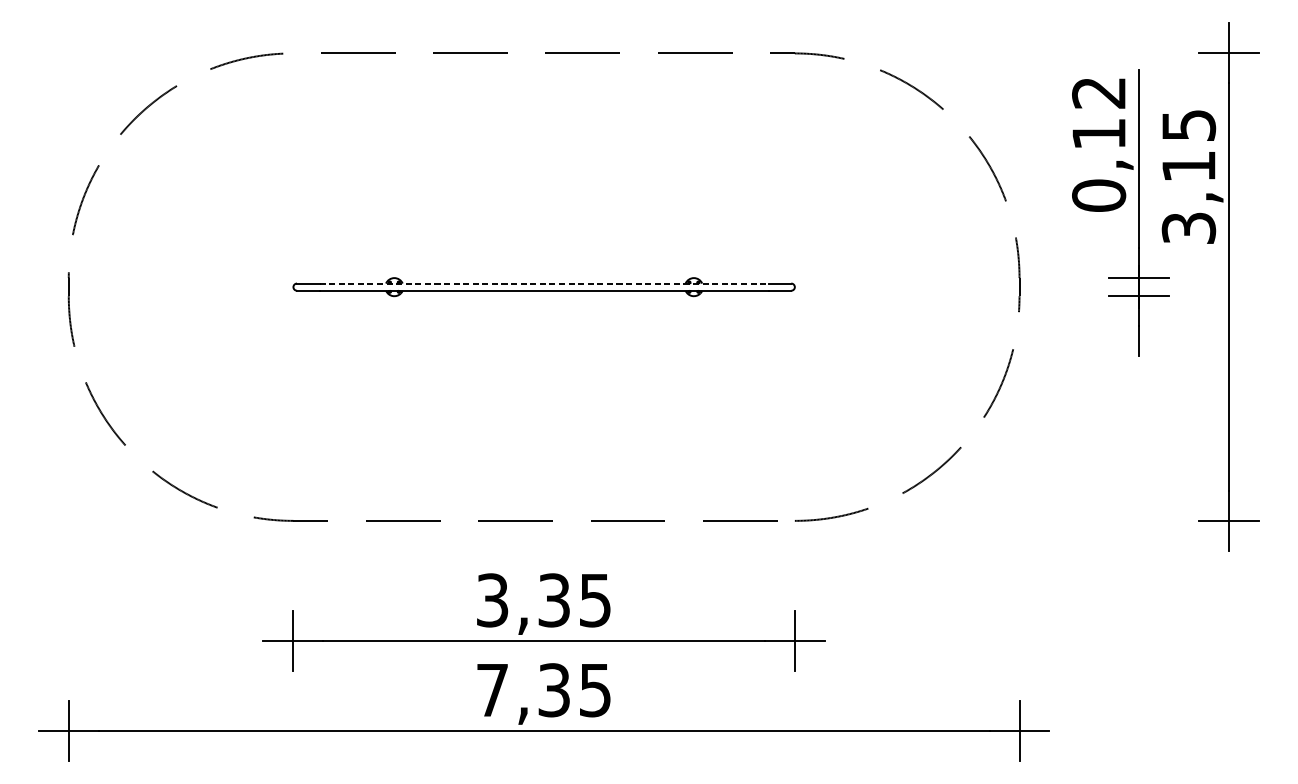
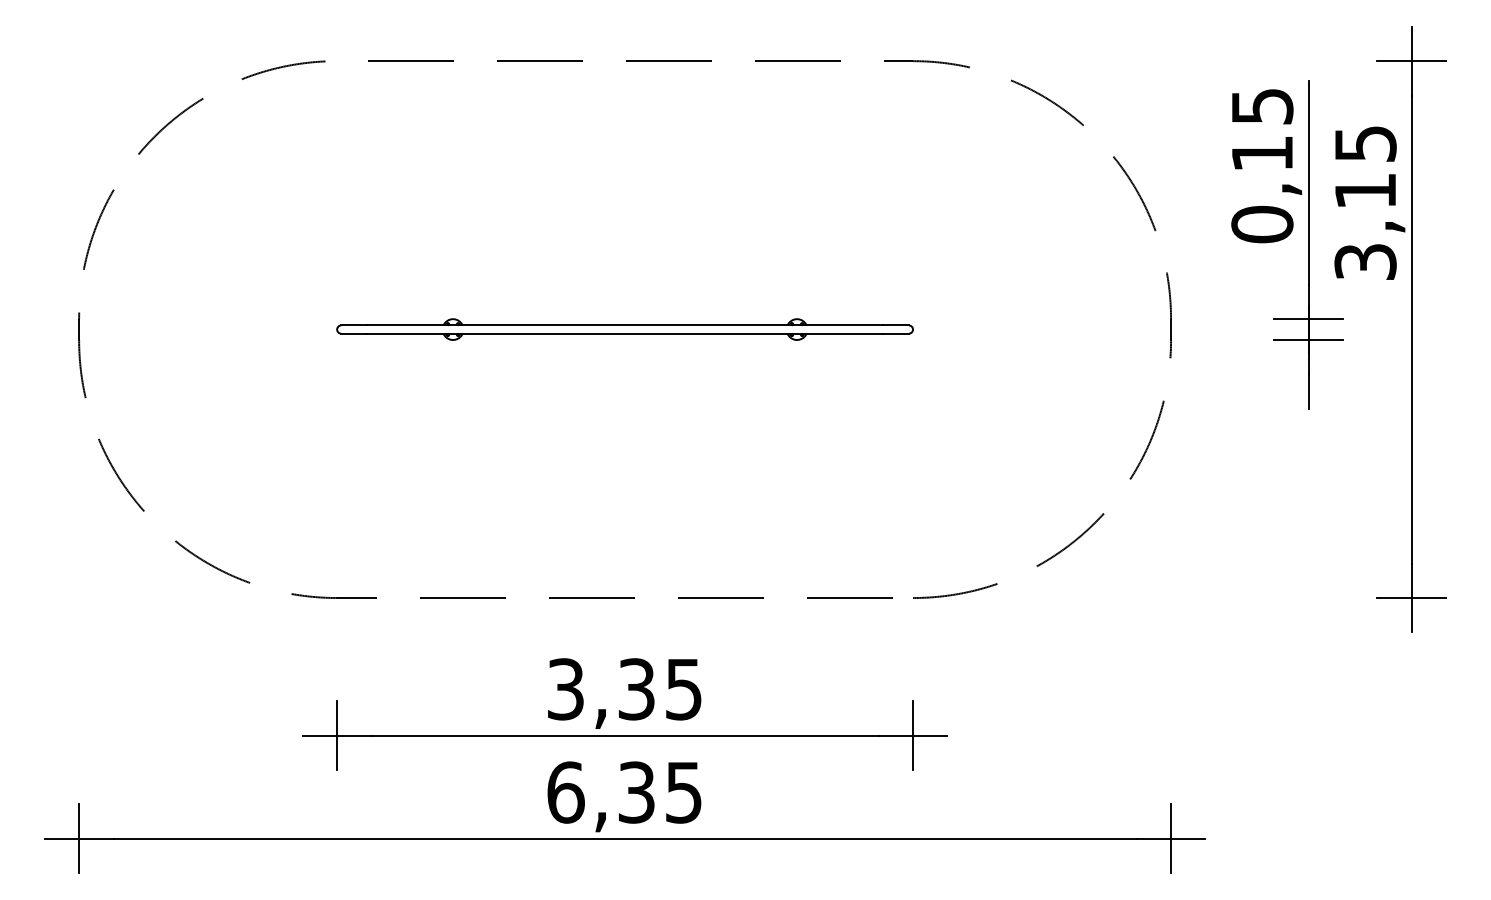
text: (1099, 92) -> (1262, 106), 0,12 -> 0,15
line: (544, 283) -> (625, 325), dashed -> solid
text: (492, 690) -> (565, 792), 7,35 -> 6,35

